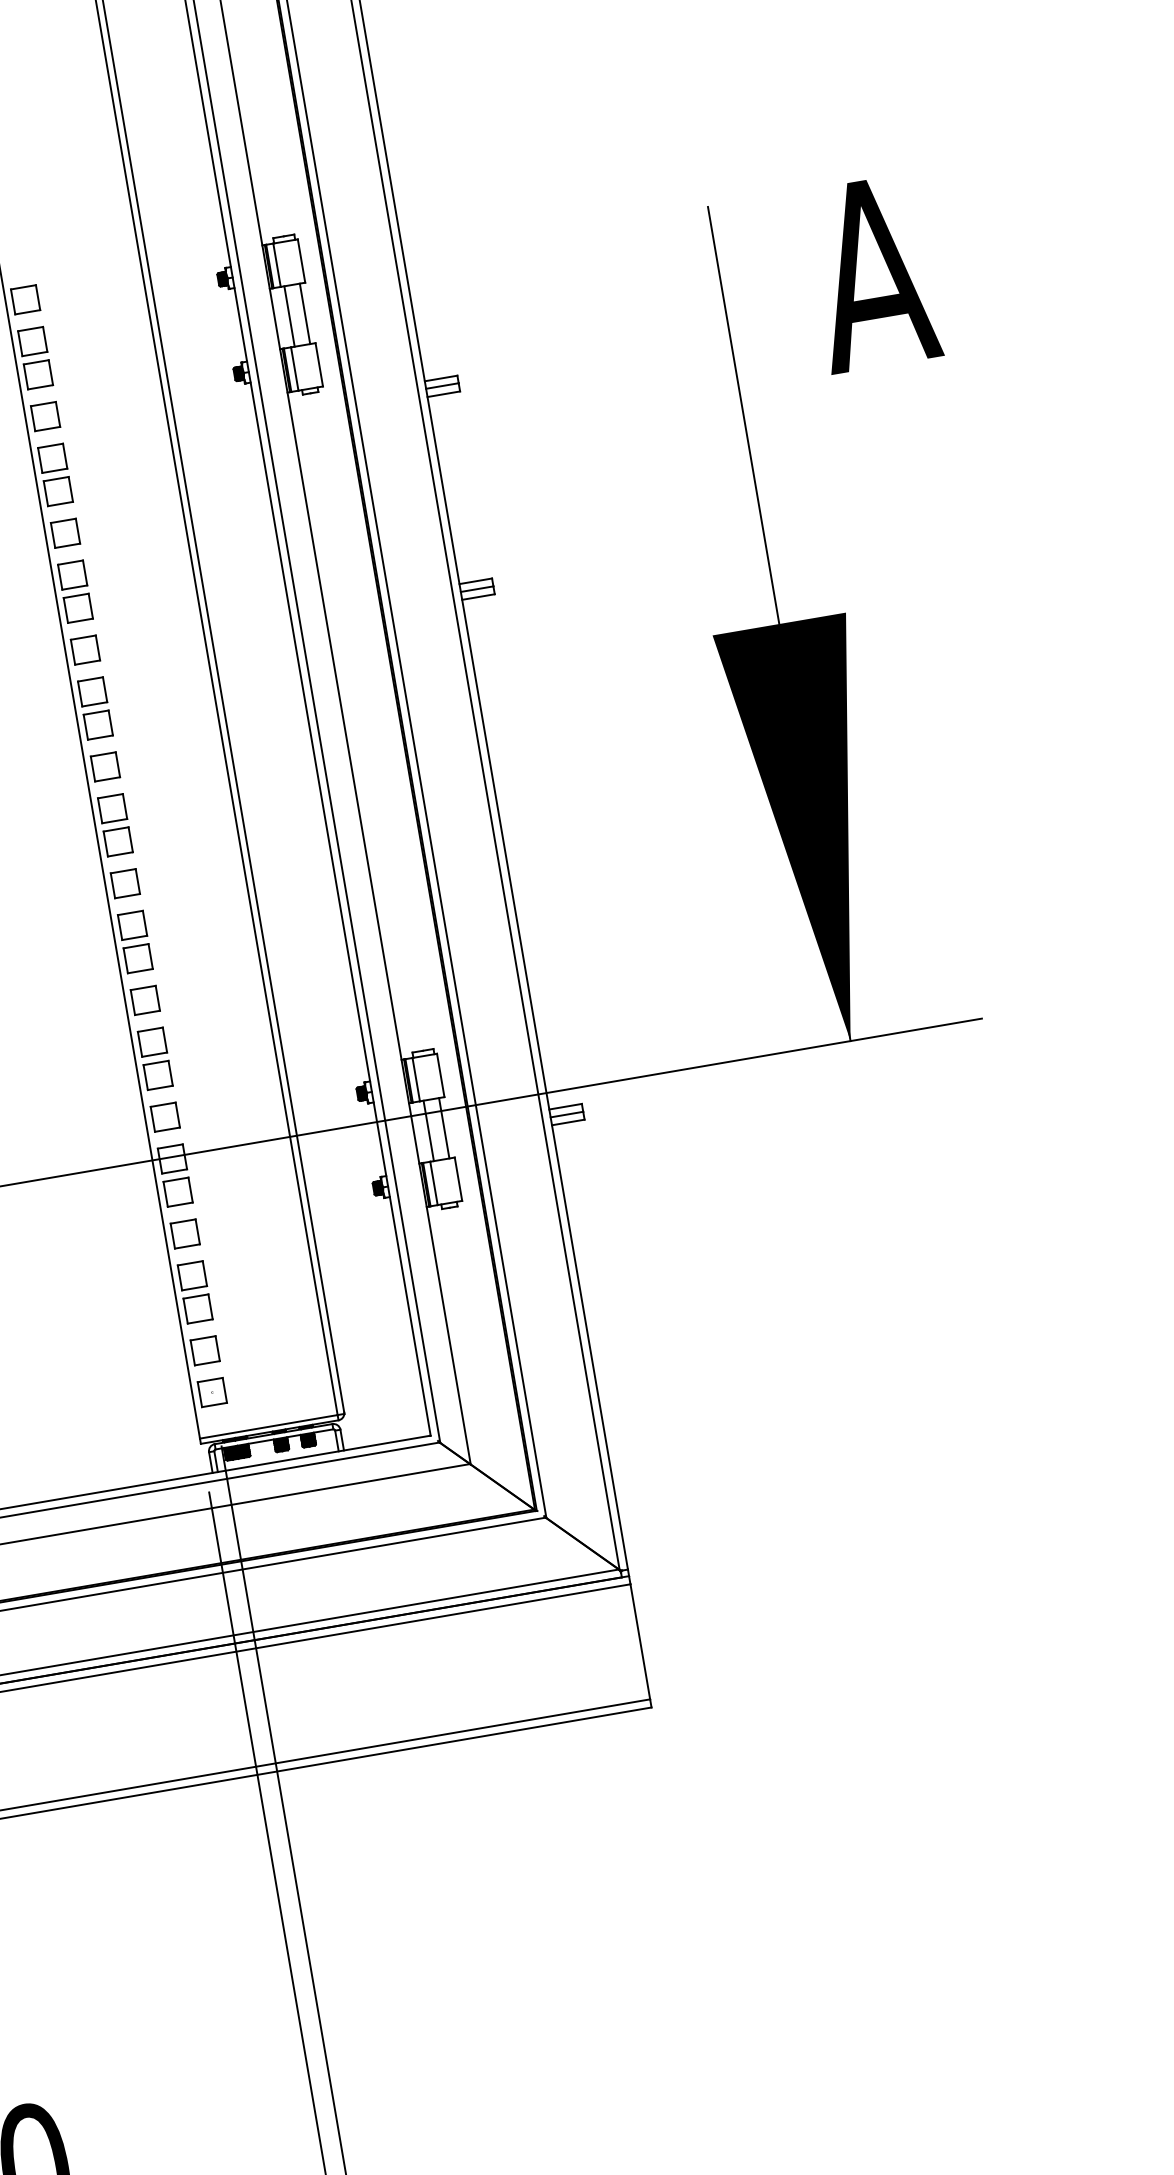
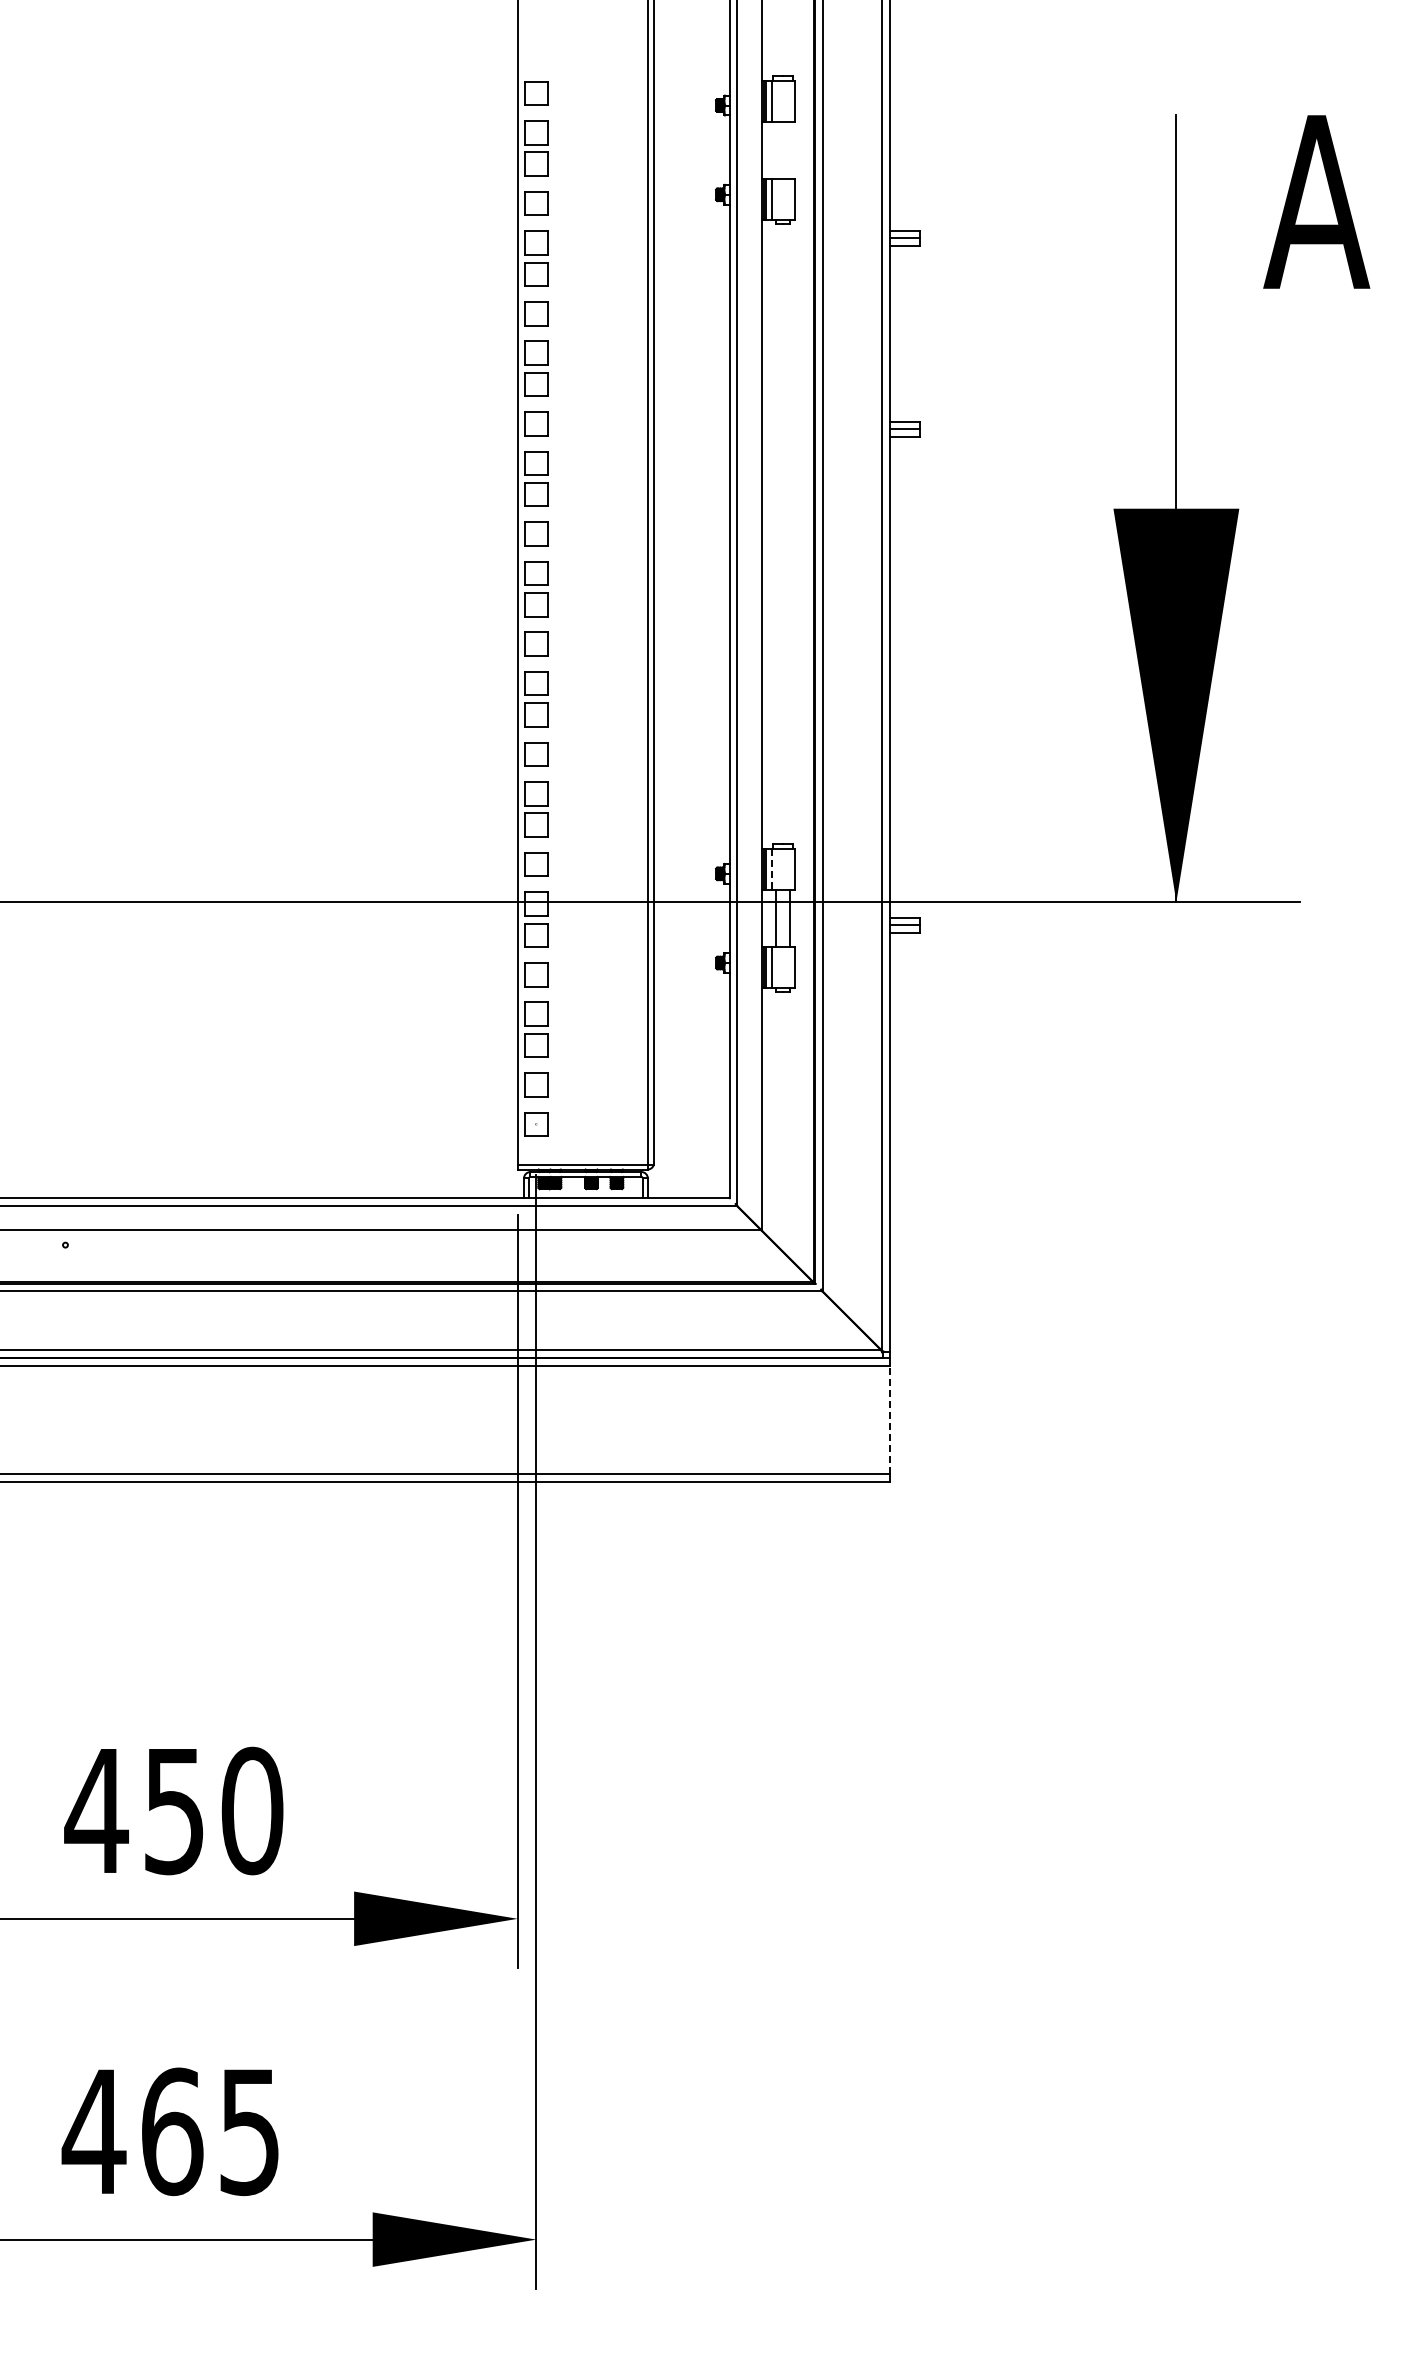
line: (305, 313) -> (790, 149), removed
line: (289, 315) -> (775, 149), removed
line: (416, 1079) -> (772, 869), solid -> dashed
line: (640, 1641) -> (889, 1419), solid -> dashed

